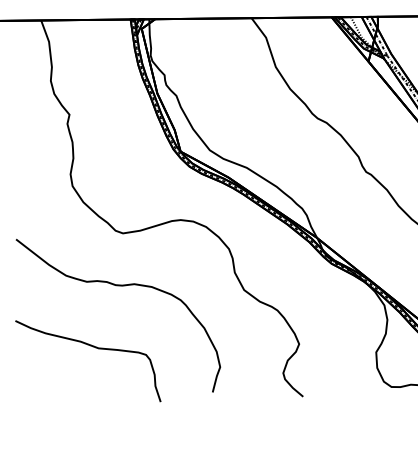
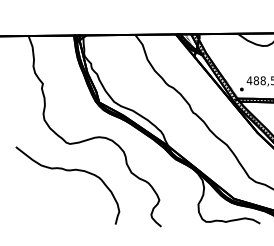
curve: (94, 348) -> (55, 202), removed

